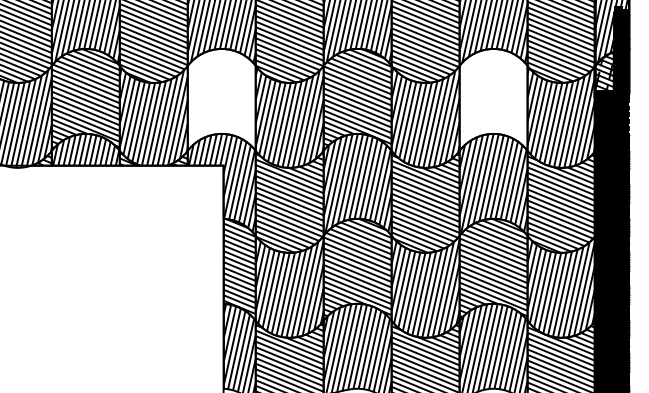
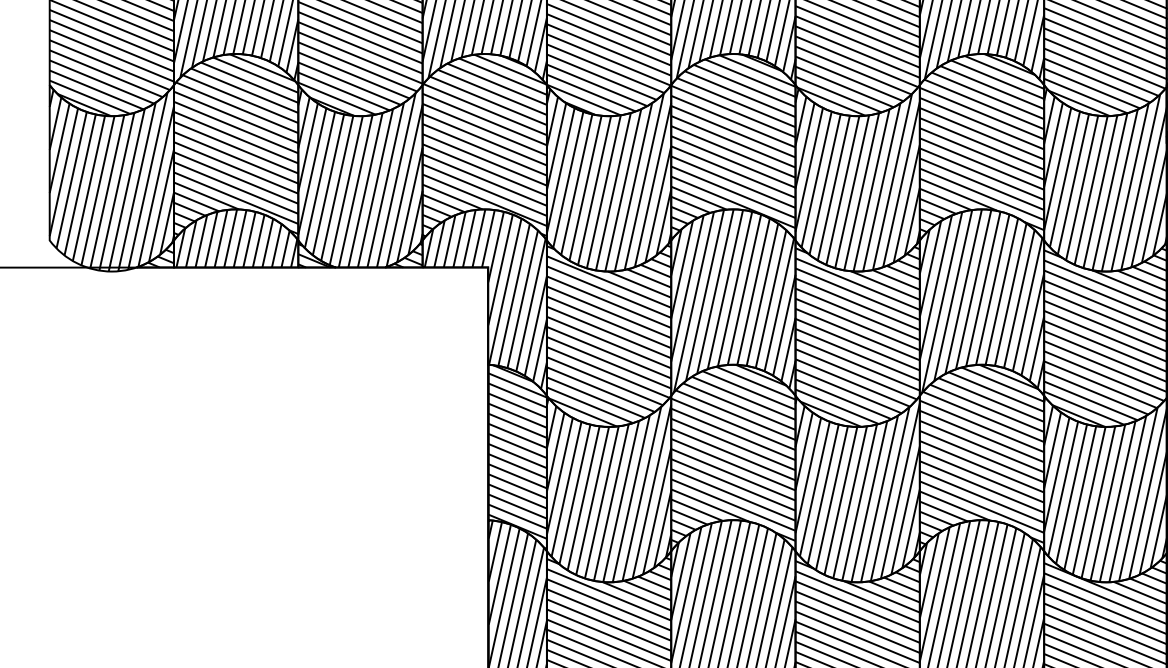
hatch: (221, 98) -> (484, 144), added
hatch: (493, 99) -> (981, 146), added

